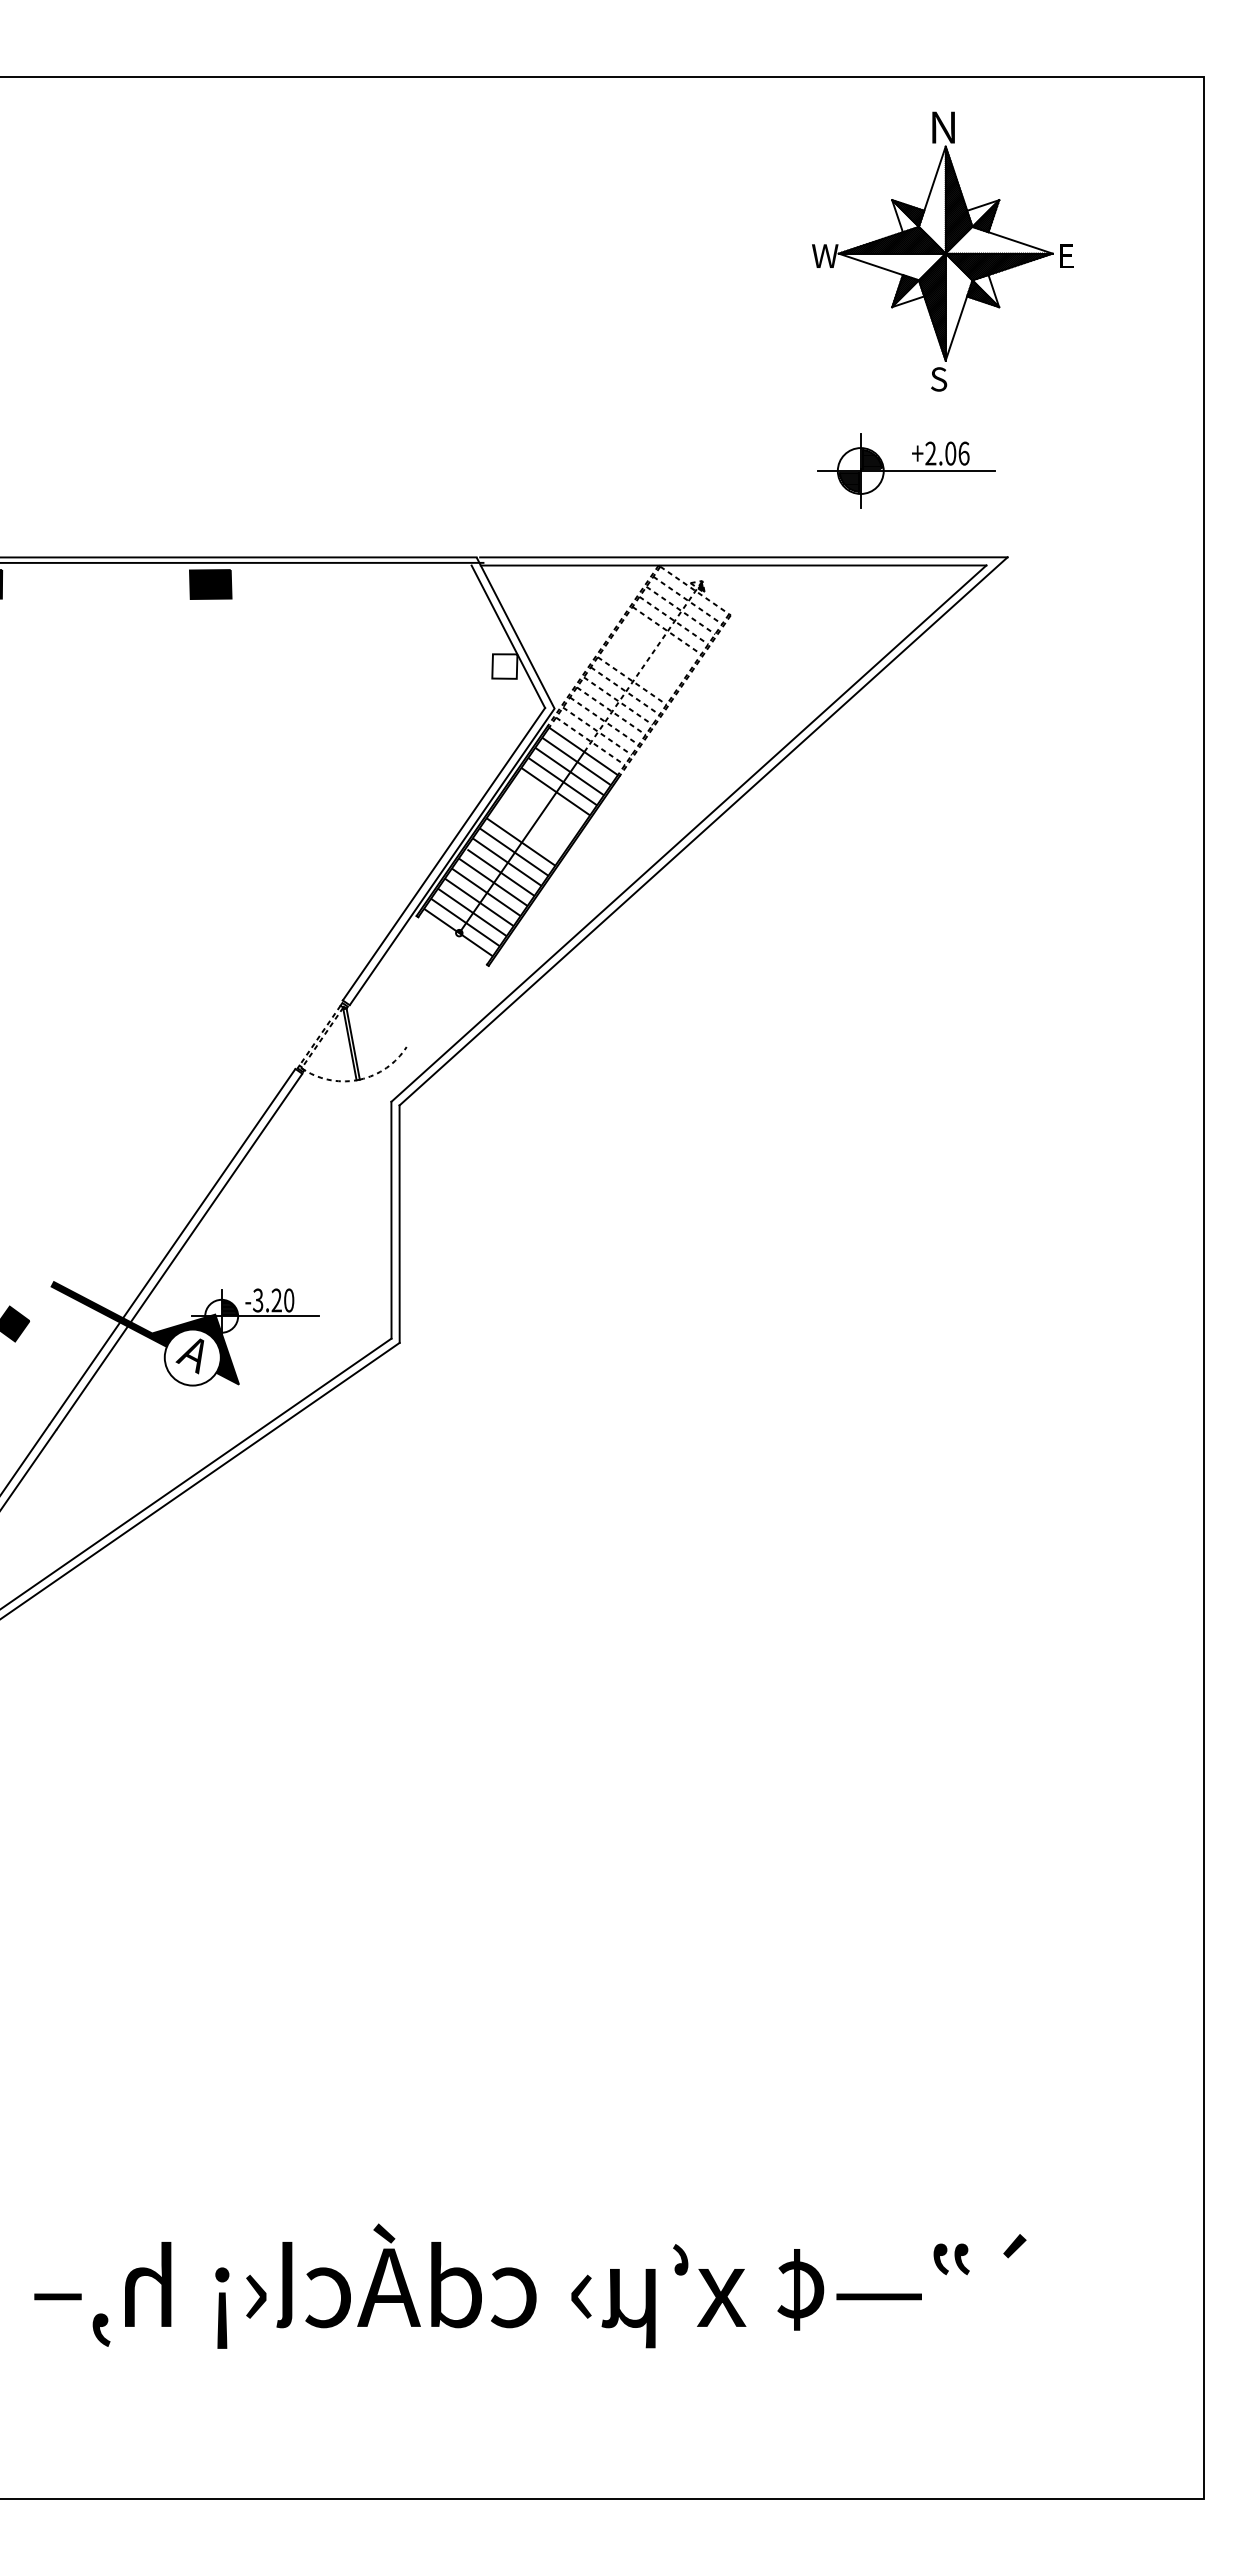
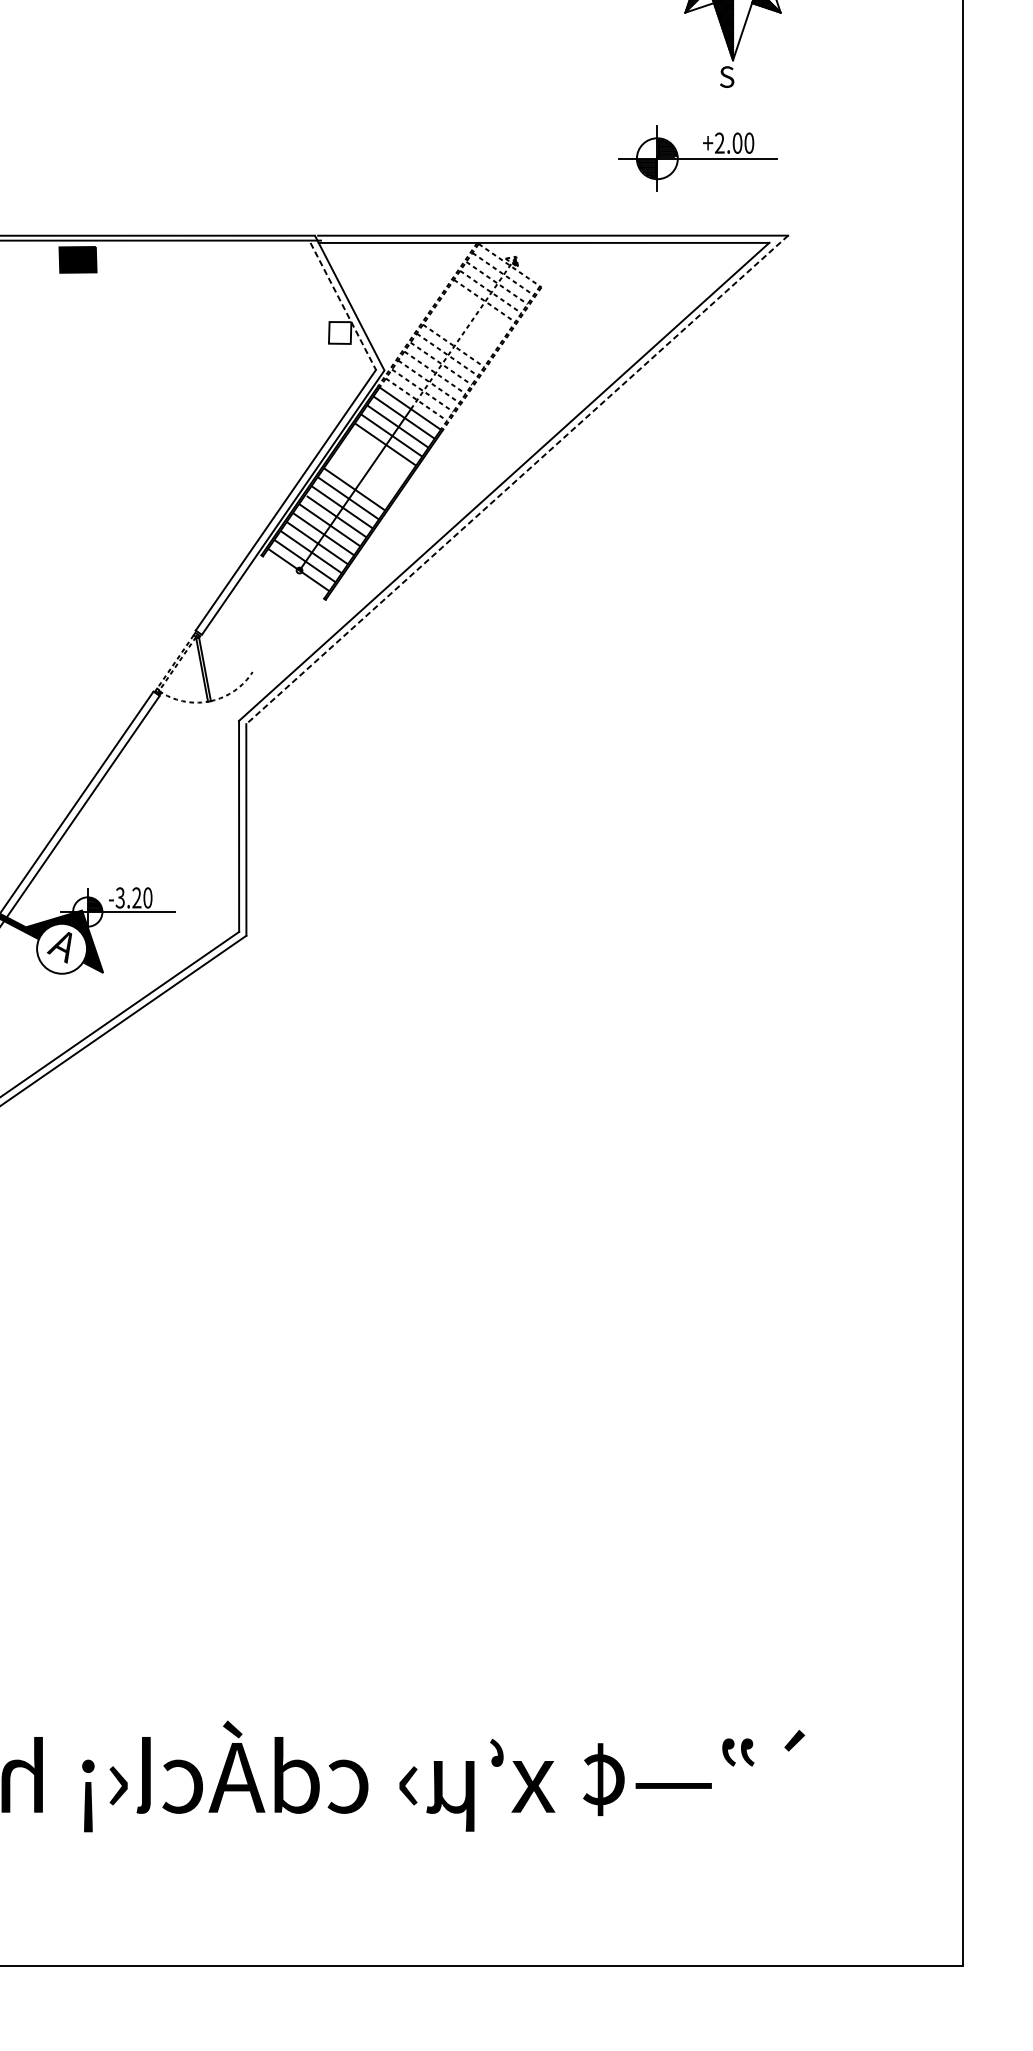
text: (963, 453) -> (748, 143), +2.06 -> +2.00
line: (508, 637) -> (343, 307), solid -> dashed
line: (703, 831) -> (517, 479), solid -> dashed

